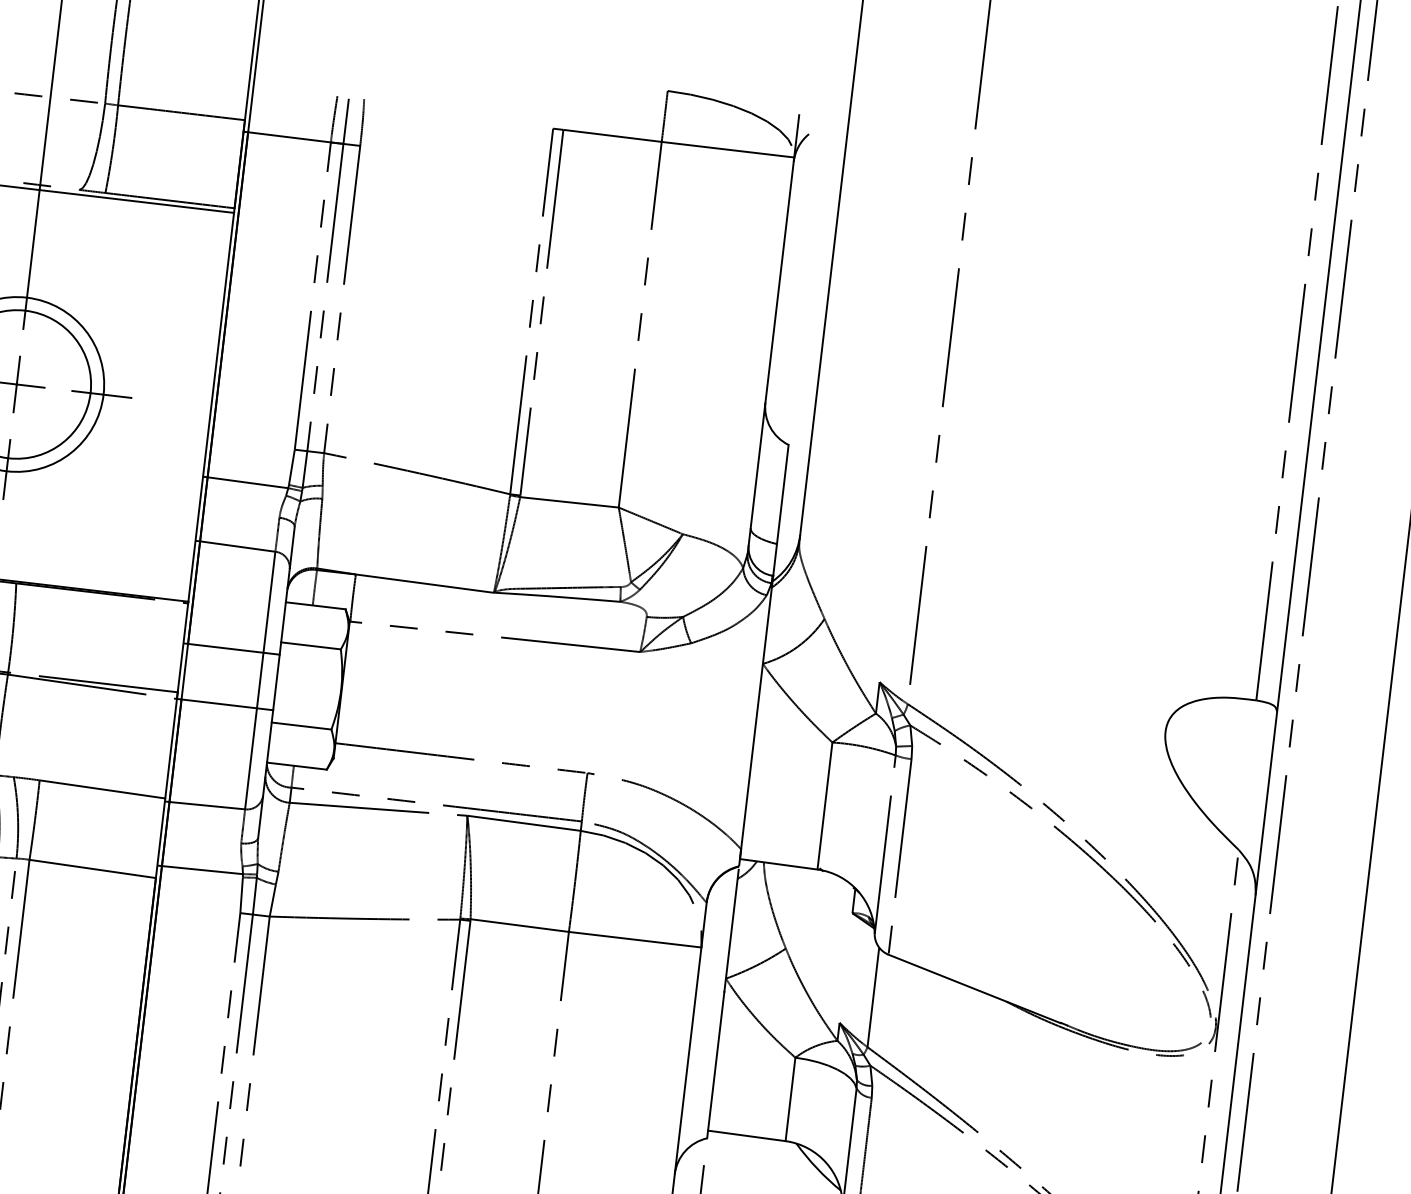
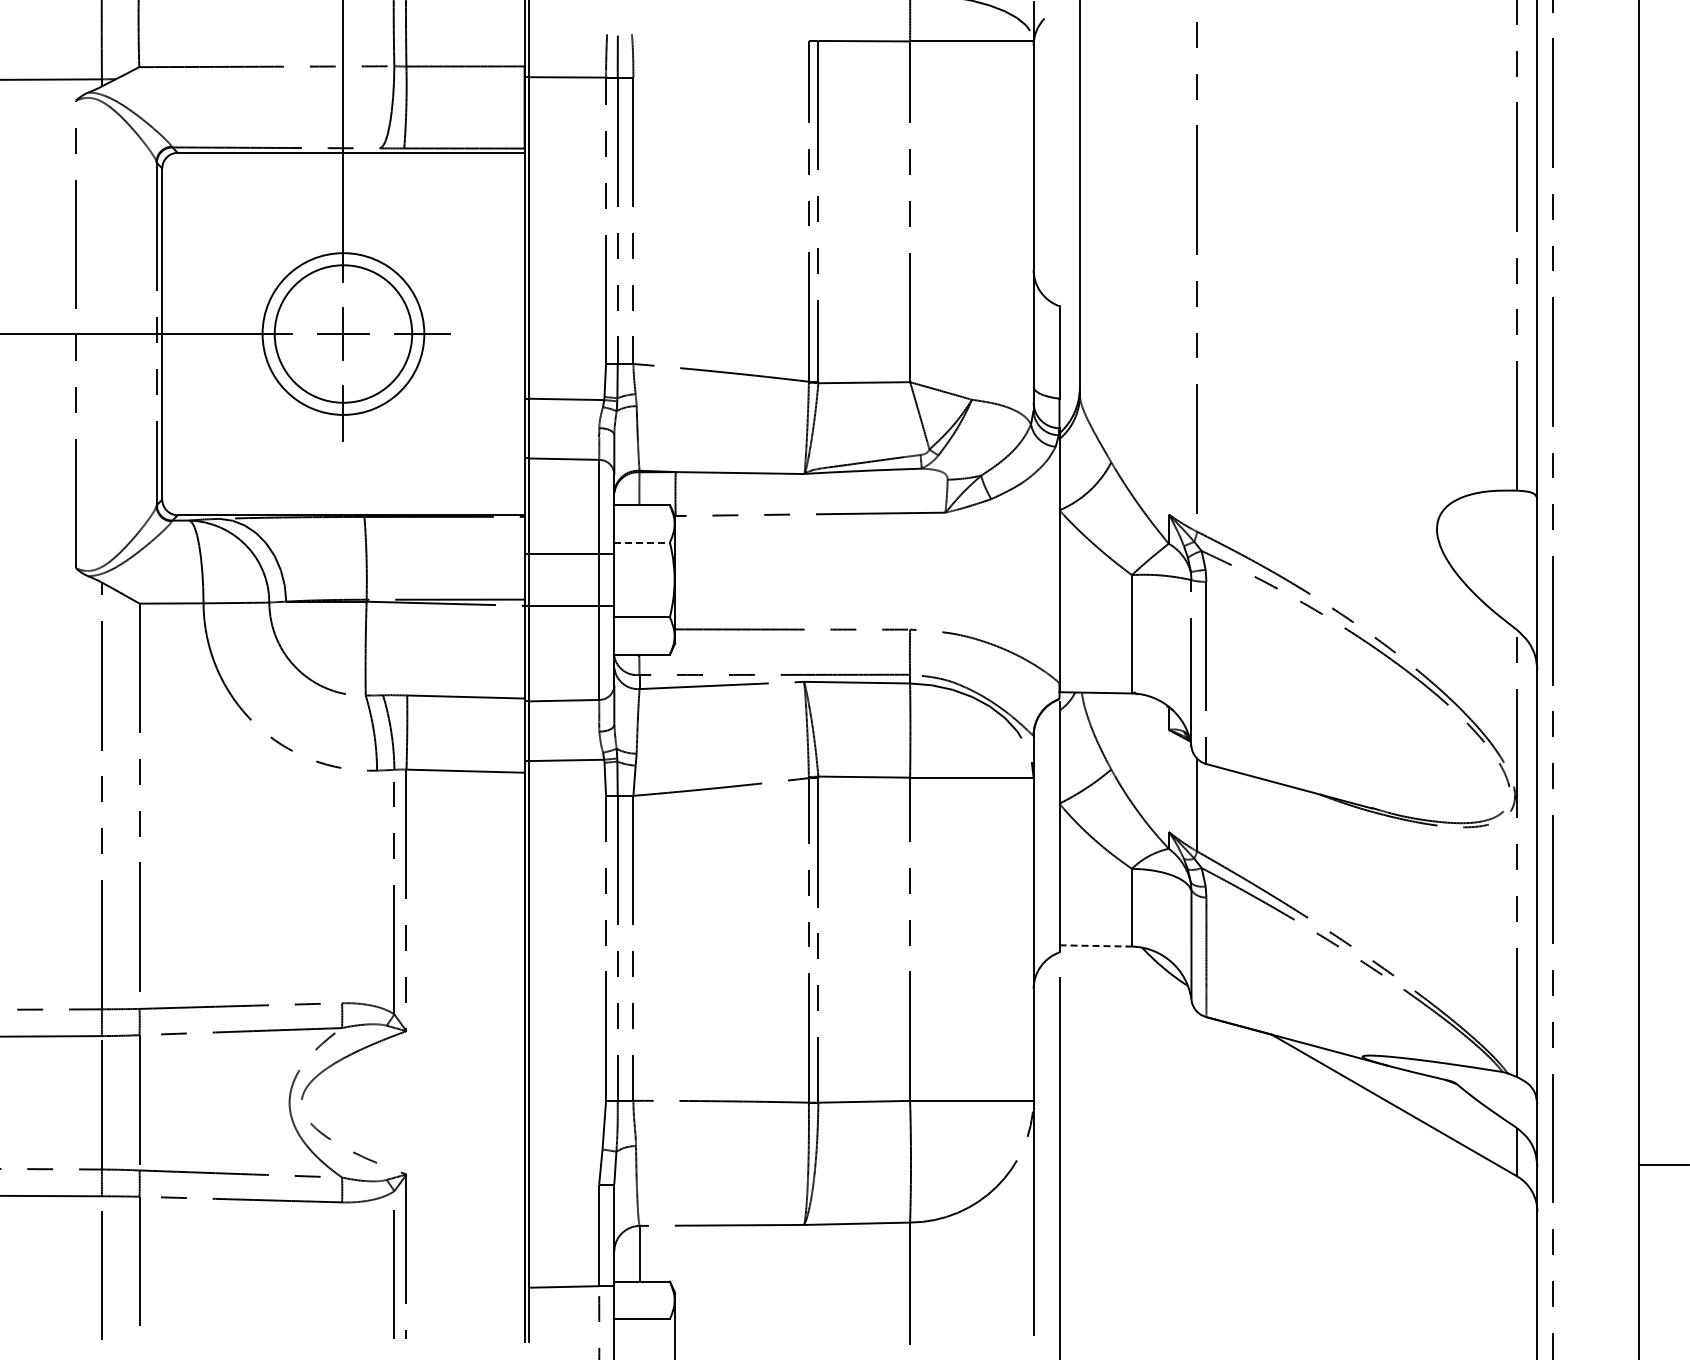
line: (311, 645) -> (642, 542), solid -> dashed
line: (747, 1135) -> (1096, 945), solid -> dashed

